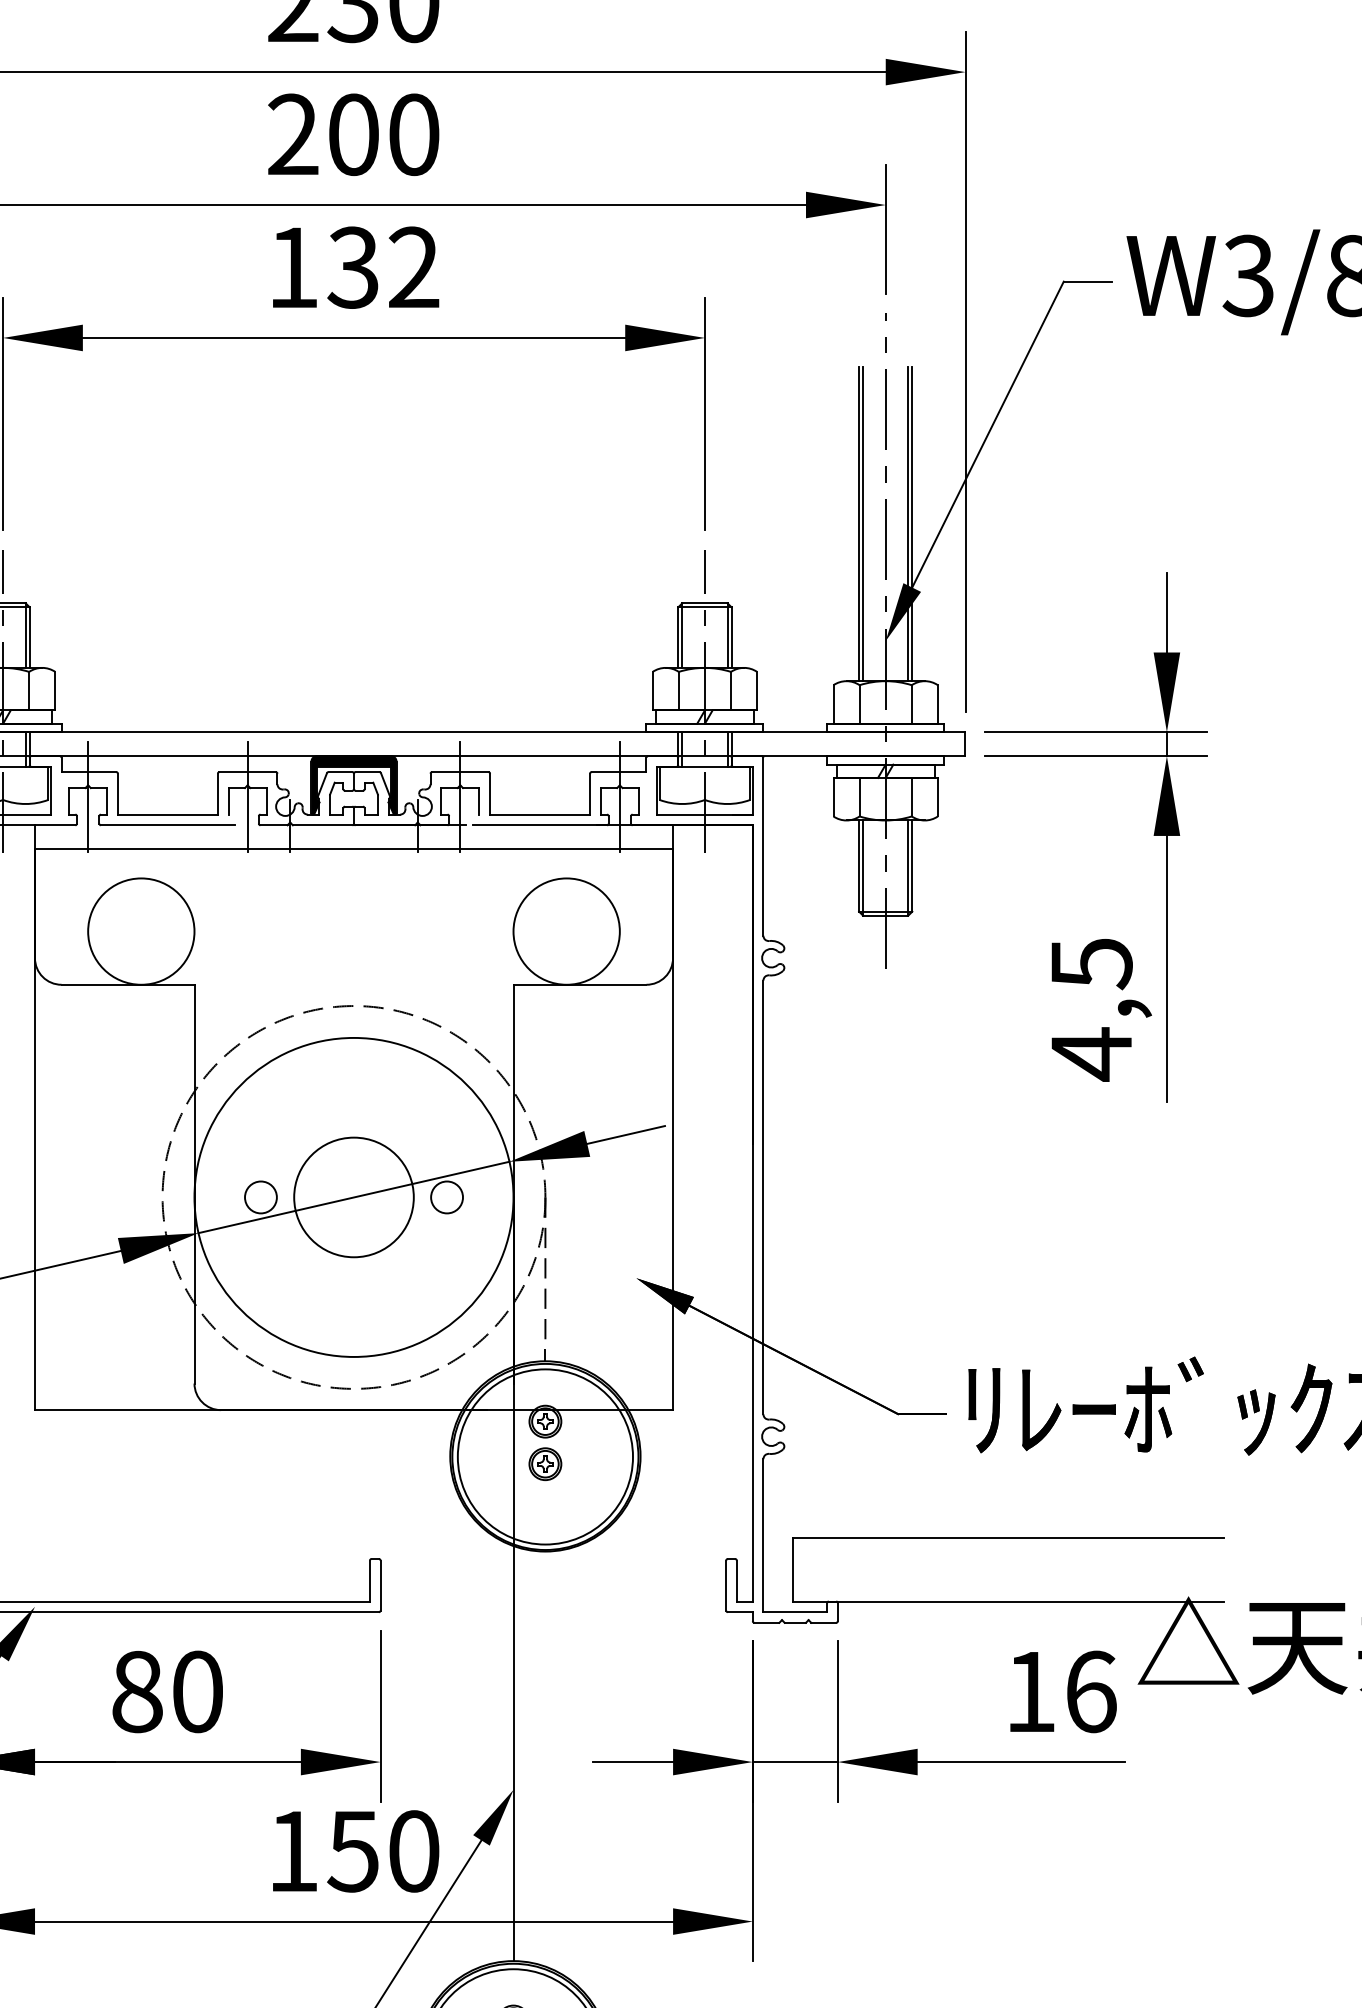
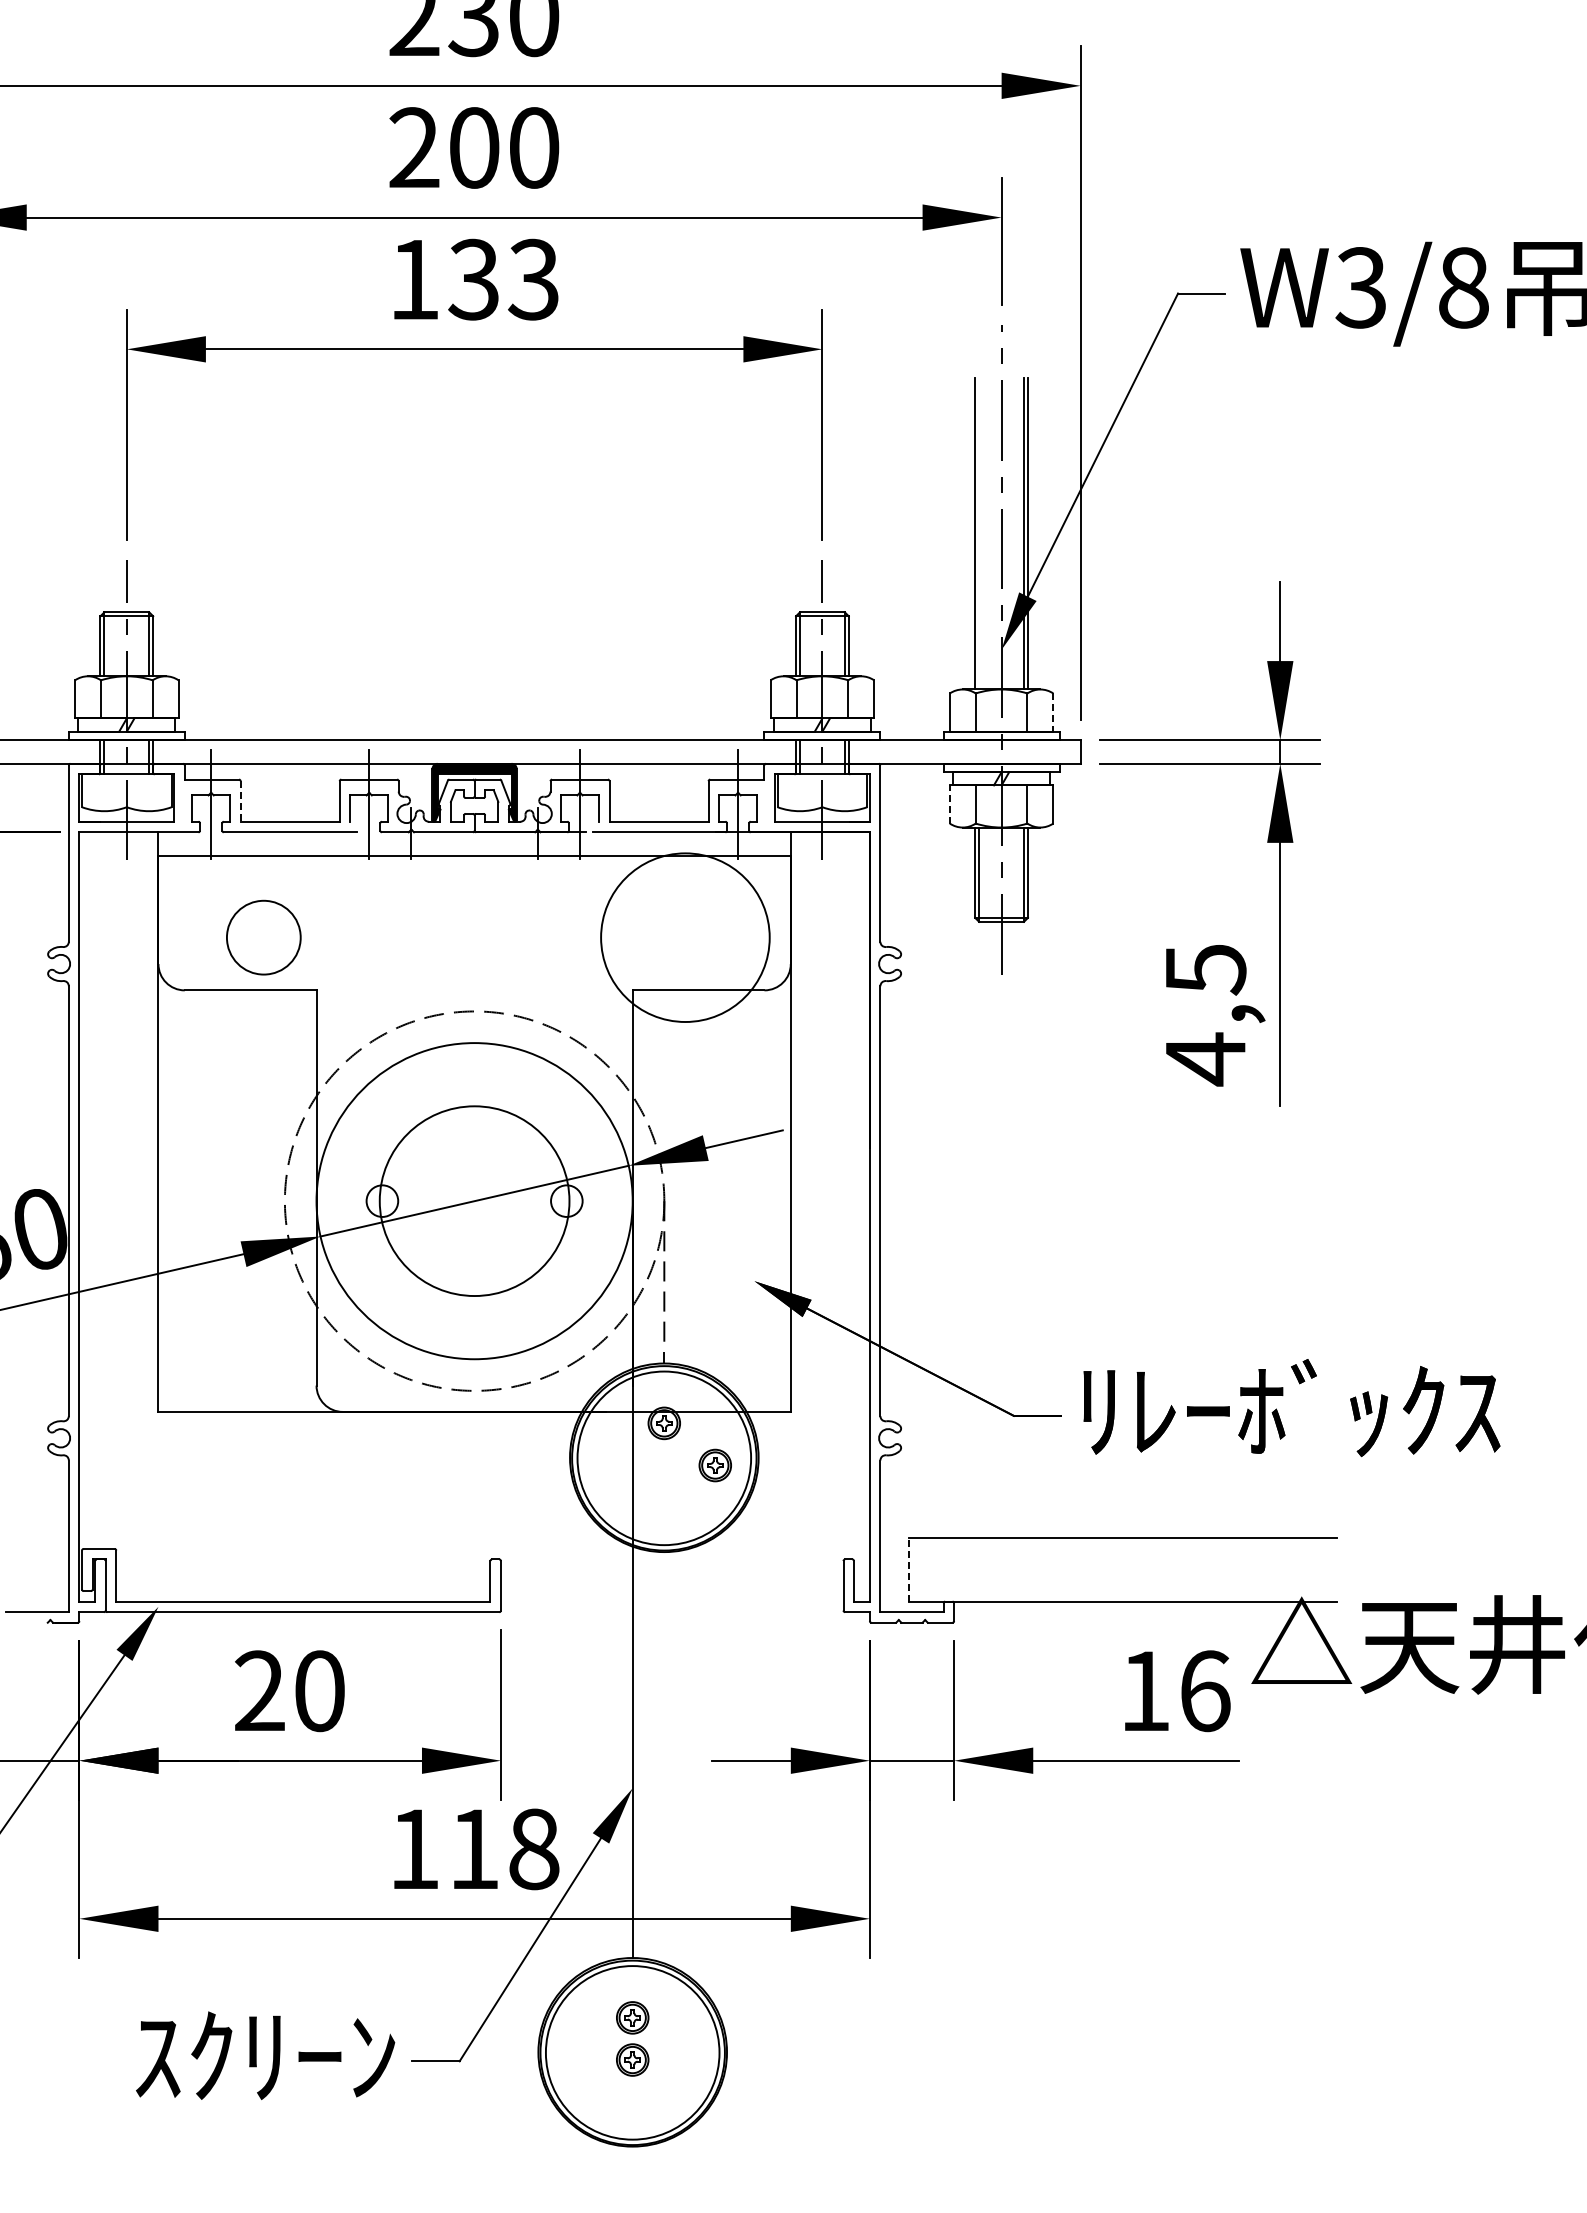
text: (413, 267) -> (533, 279), 132 -> 133
line: (863, 523) -> (979, 533), removed
line: (938, 705) -> (1053, 713), solid -> dashed
line: (117, 794) -> (240, 801), solid -> dashed
line: (833, 796) -> (949, 803), solid -> dashed
circle: (140, 931) -> (263, 937), size x0.7
circle: (566, 931) -> (685, 937), size x1.6
circle: (353, 1196) -> (474, 1200), size x1.6
part: (544, 1464) -> (714, 1465), moved
line: (792, 1570) -> (909, 1570), solid -> dashed
text: (137, 1692) -> (260, 1691), 80 -> 20
text: (383, 1851) -> (503, 1849), 150 -> 118

